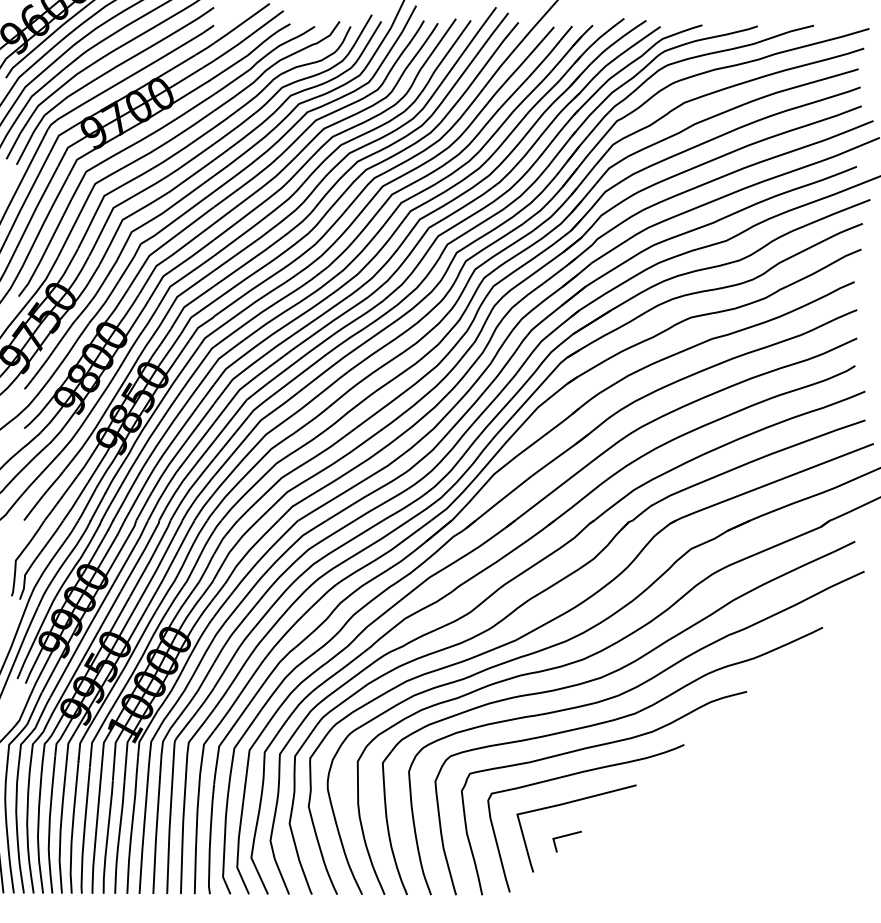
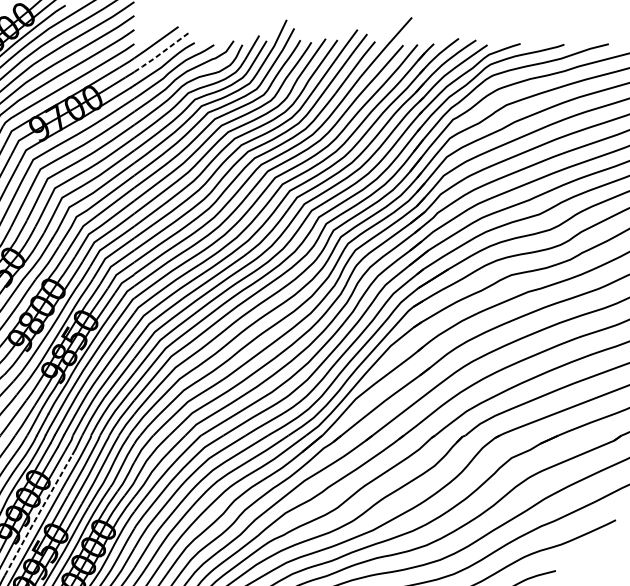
line: (247, 37) -> (160, 53), solid -> dashed
line: (92, 621) -> (38, 515), solid -> dashed

